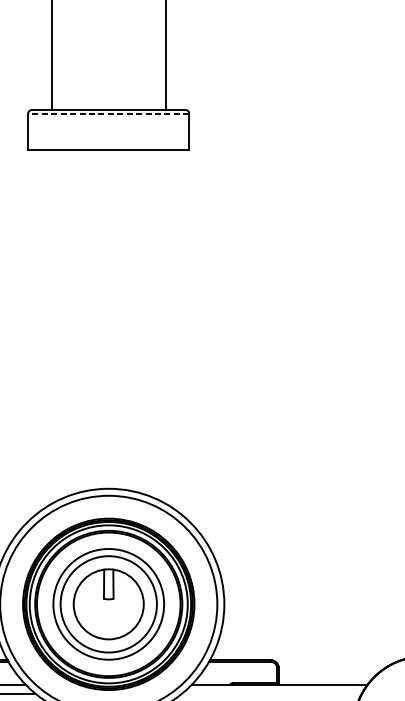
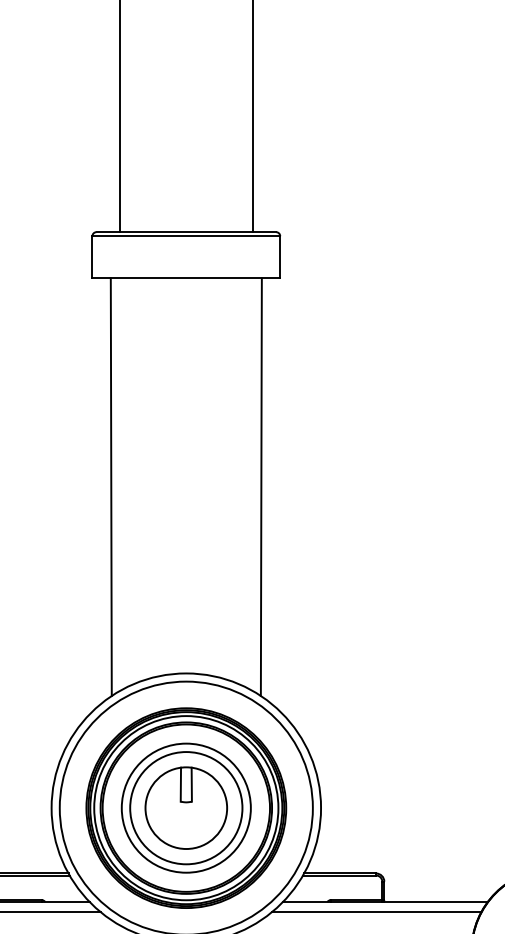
line: (108, 113) -> (186, 236), dashed -> solid
line: (43, 328) -> (110, 486), added
line: (172, 328) -> (260, 486), added
line: (271, 693) -> (376, 912), added

